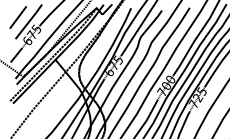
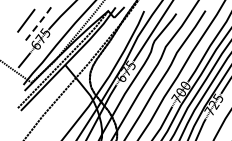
line: (29, 21) -> (38, 24), solid -> dashed

